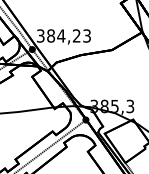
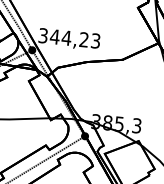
text: (50, 35) -> (54, 36), 384,23 -> 344,23

